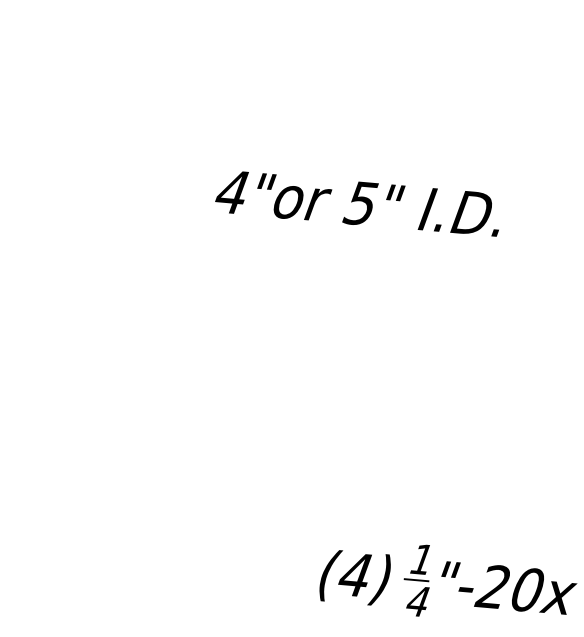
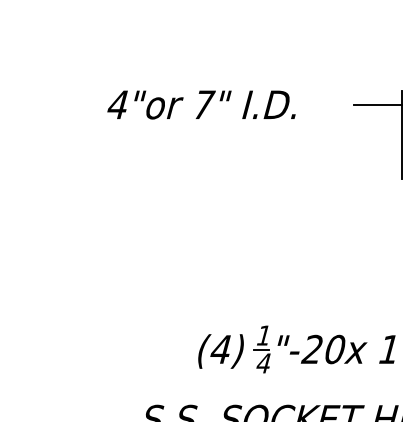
text: (361, 202) -> (203, 104), 5" -> 7"

